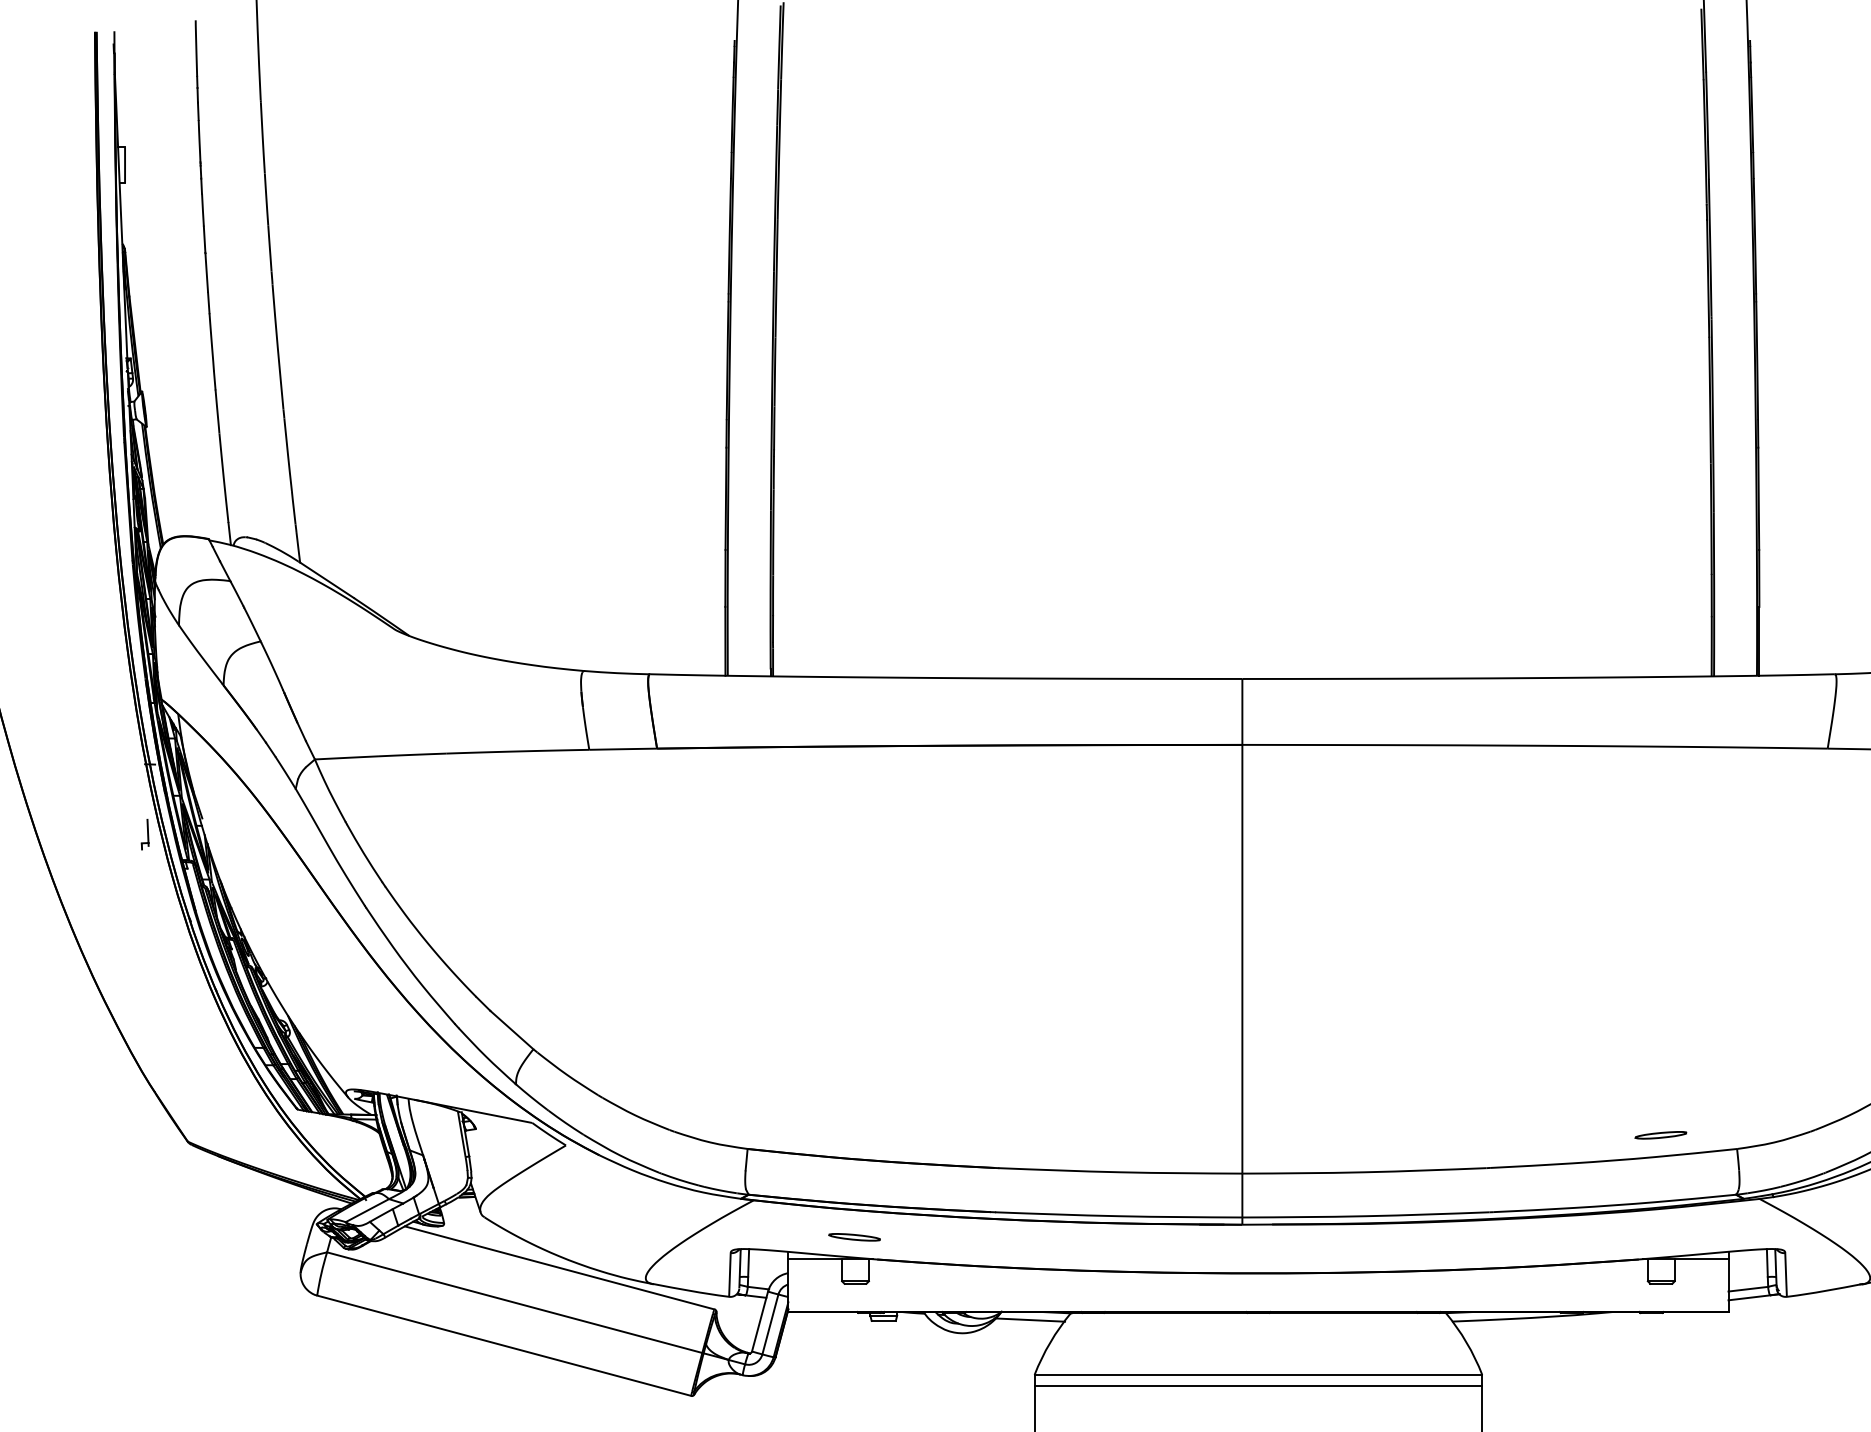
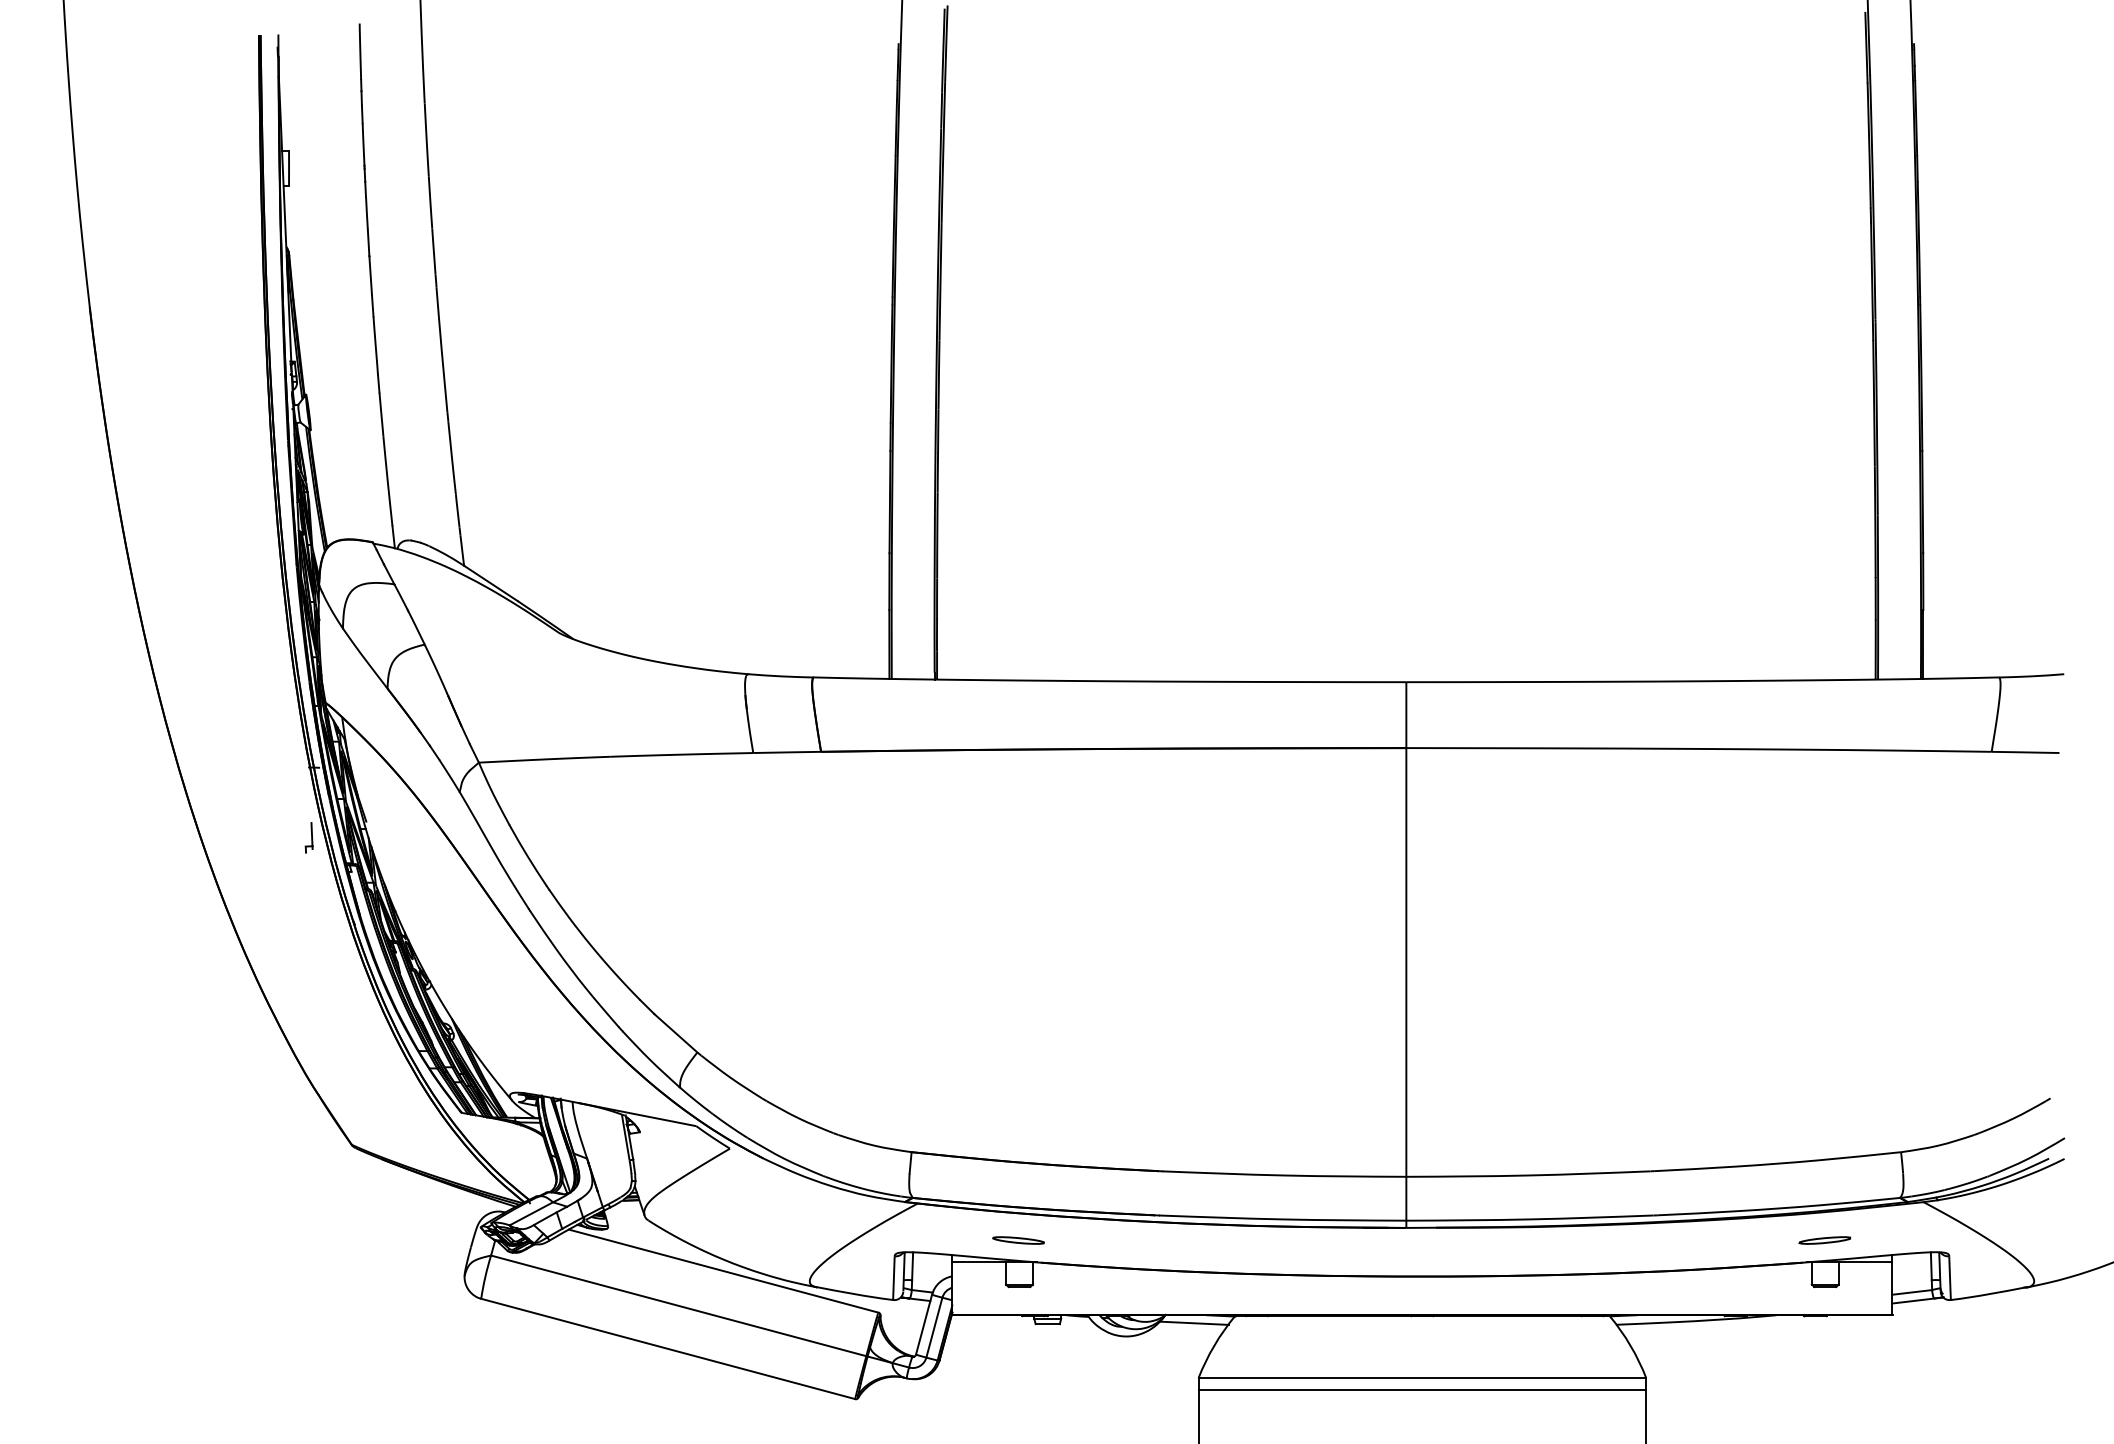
curve: (1660, 1134) -> (1824, 1239), moved

